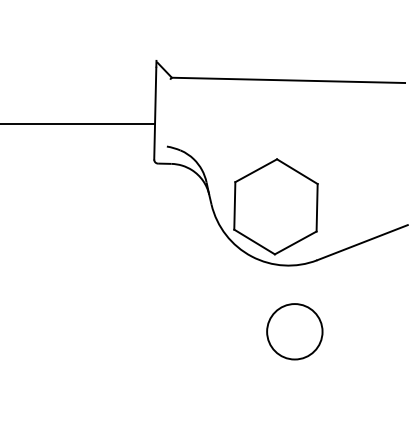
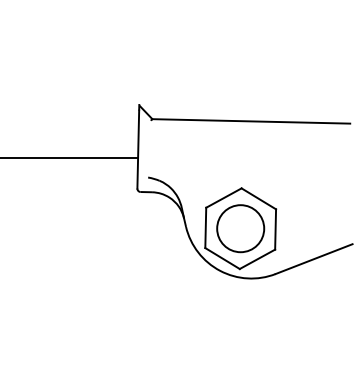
circle: (294, 331) -> (240, 228), moved

